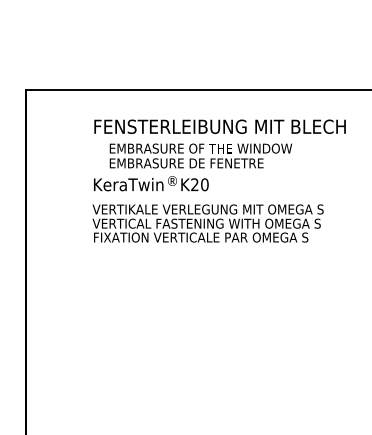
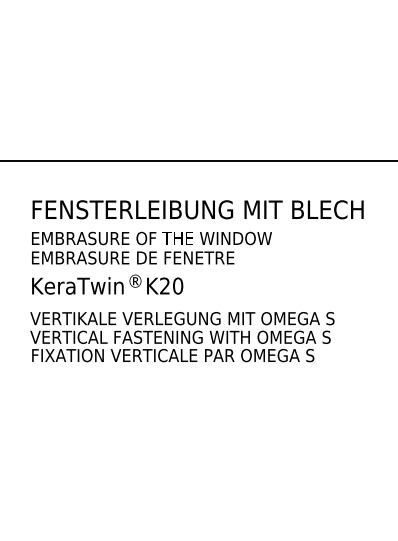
text: (200, 155) -> (151, 247), moved

